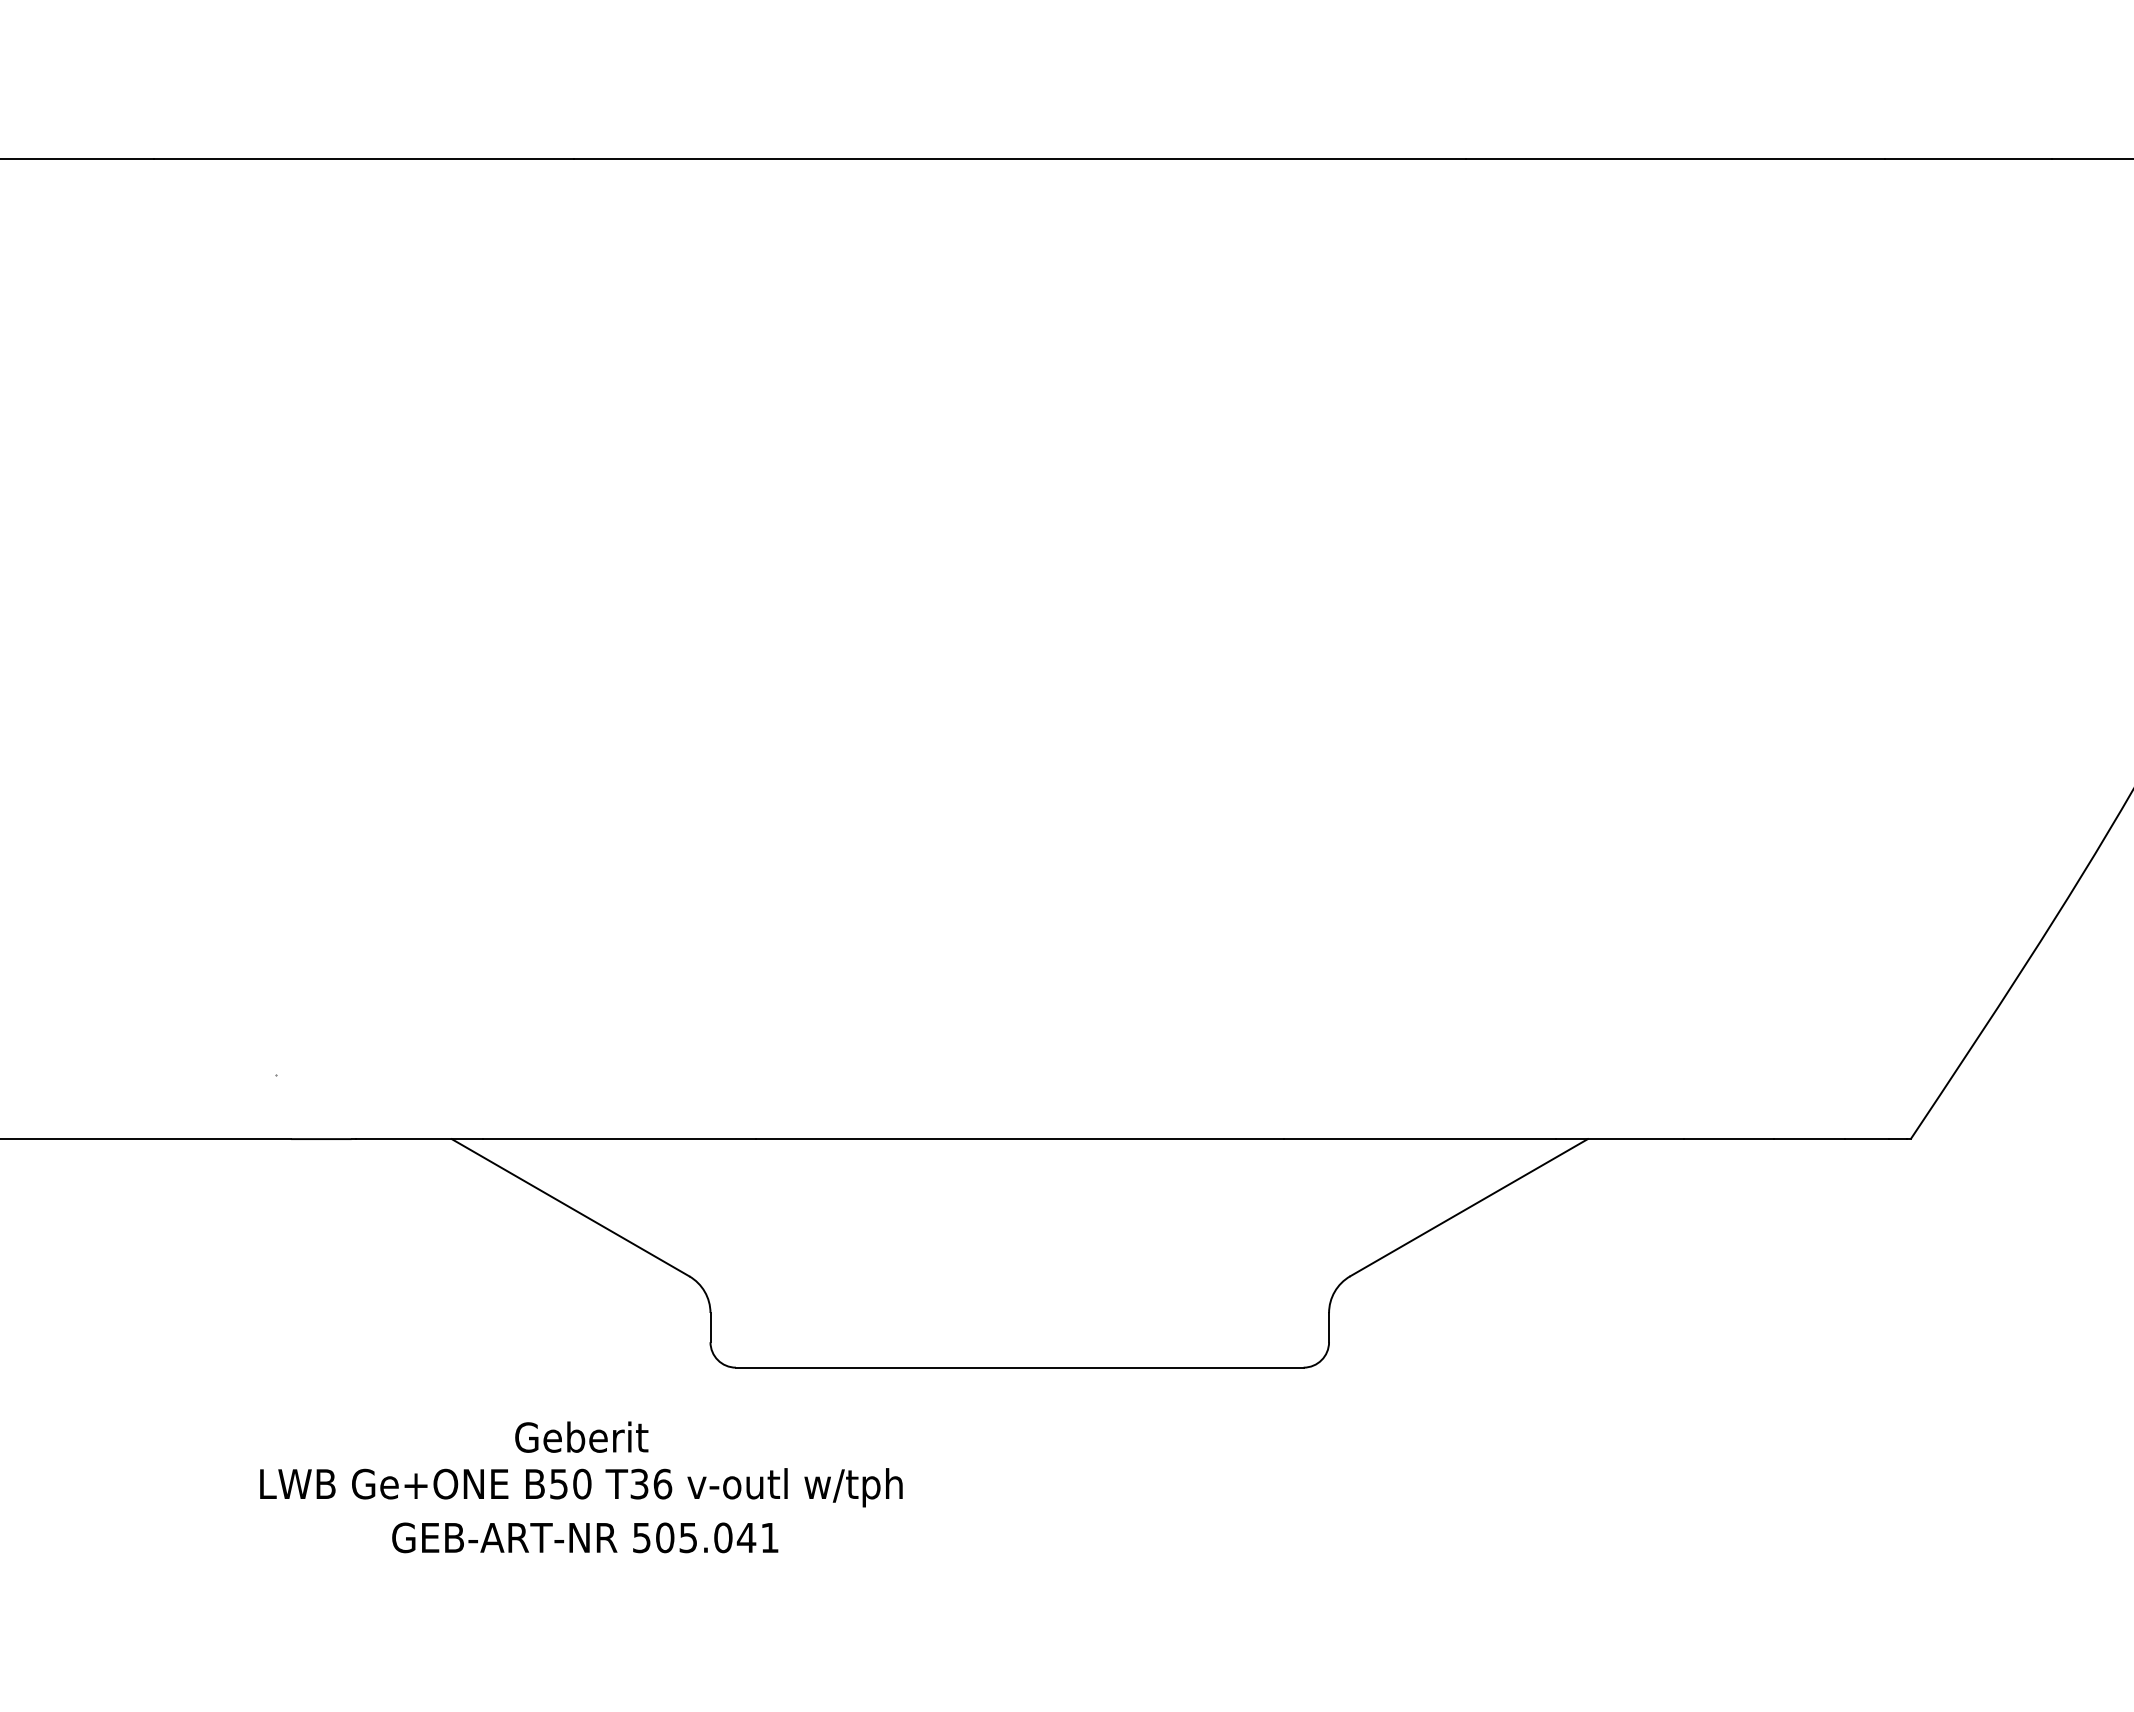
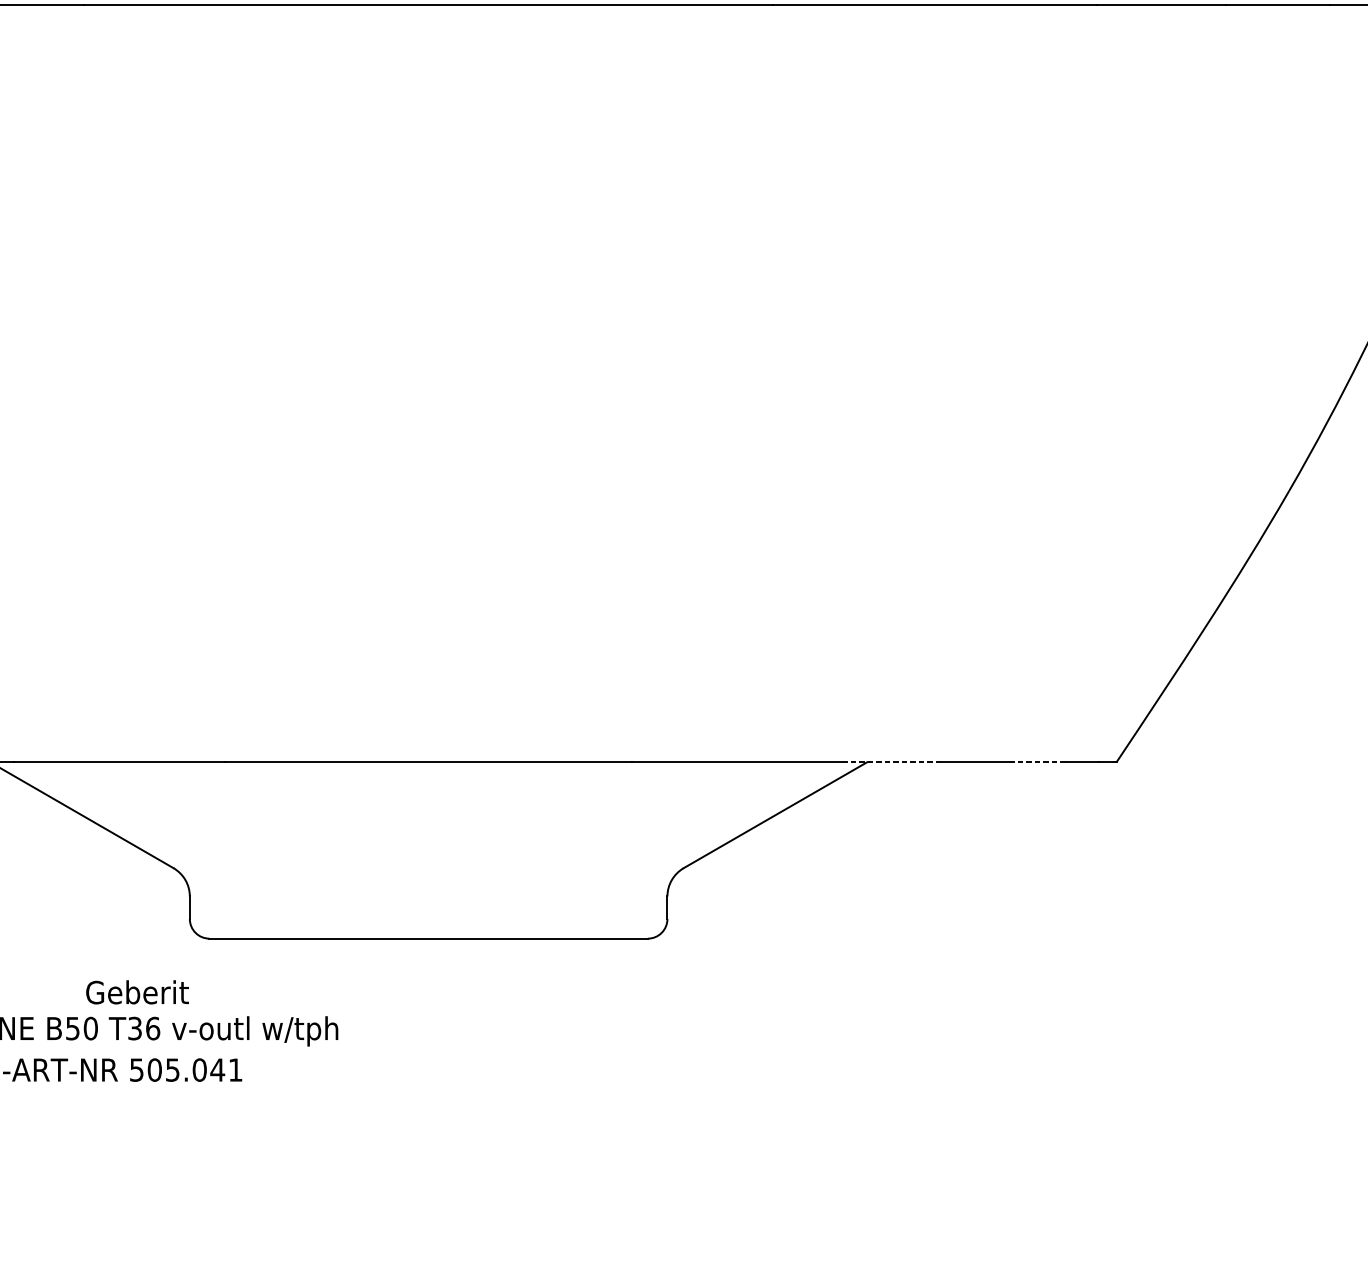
line: (1620, 1139) -> (892, 762), solid -> dashed
line: (1808, 1139) -> (1037, 762), solid -> dashed
text: (581, 1436) -> (137, 991), moved

